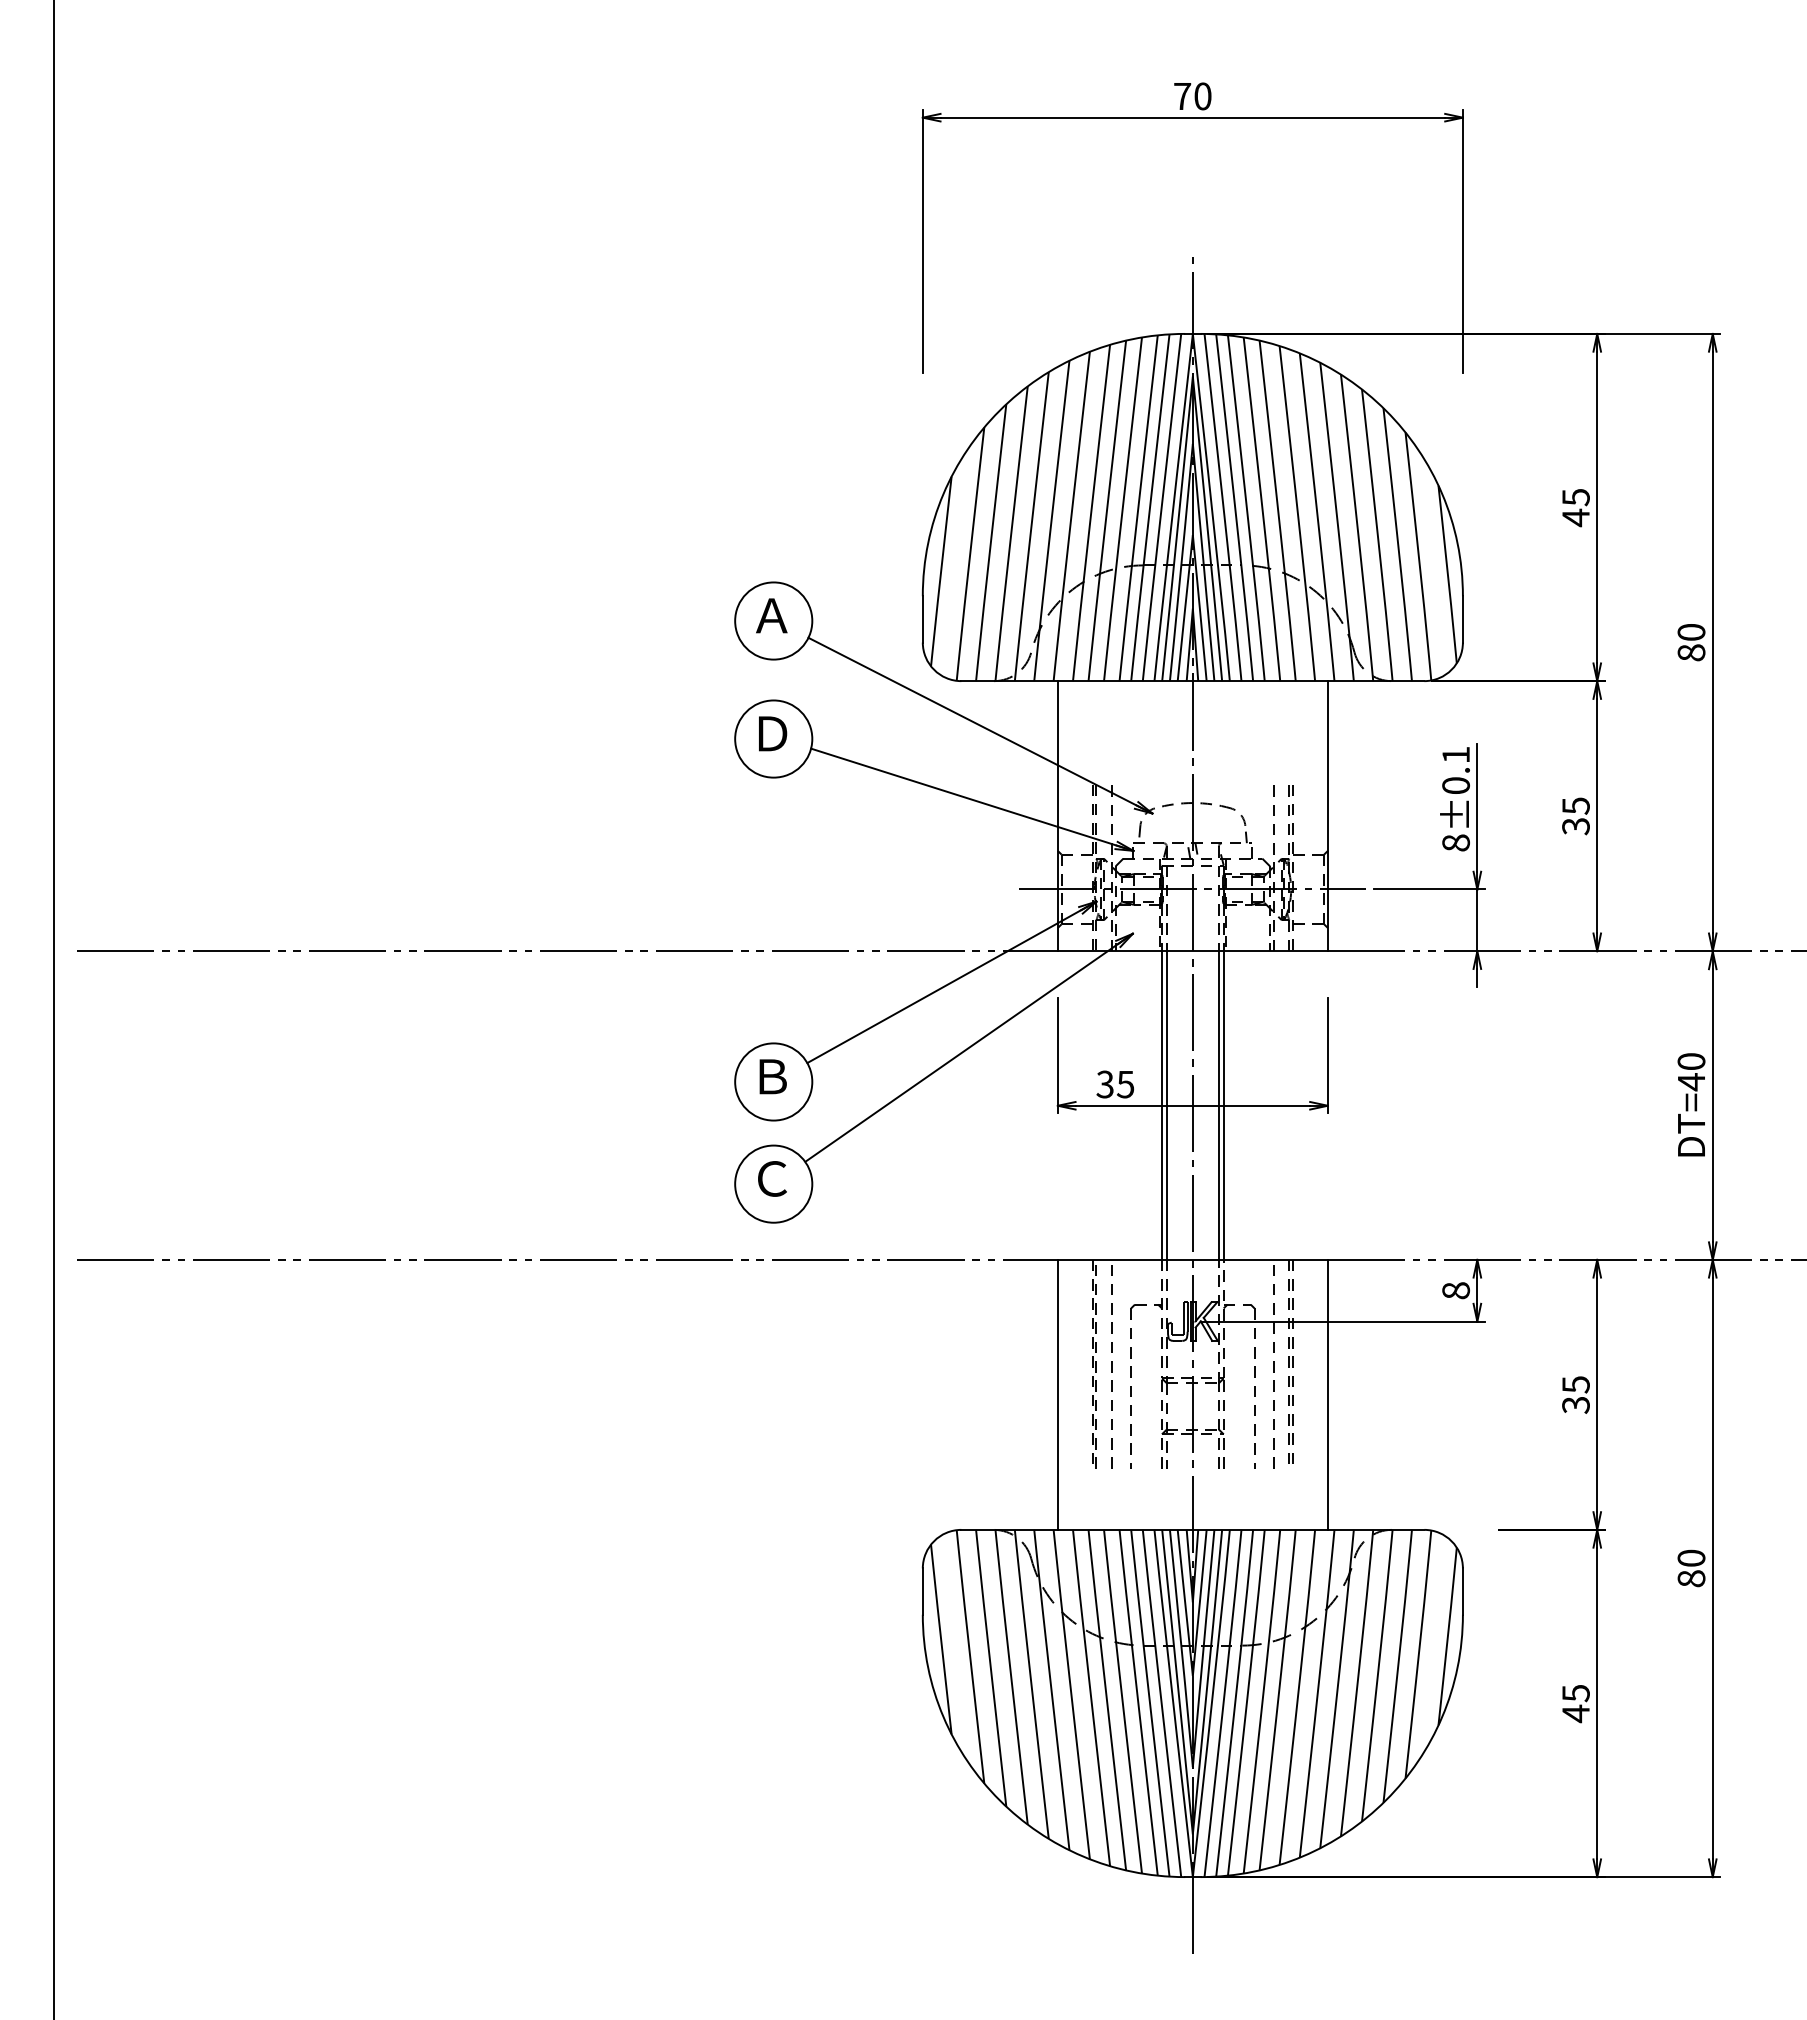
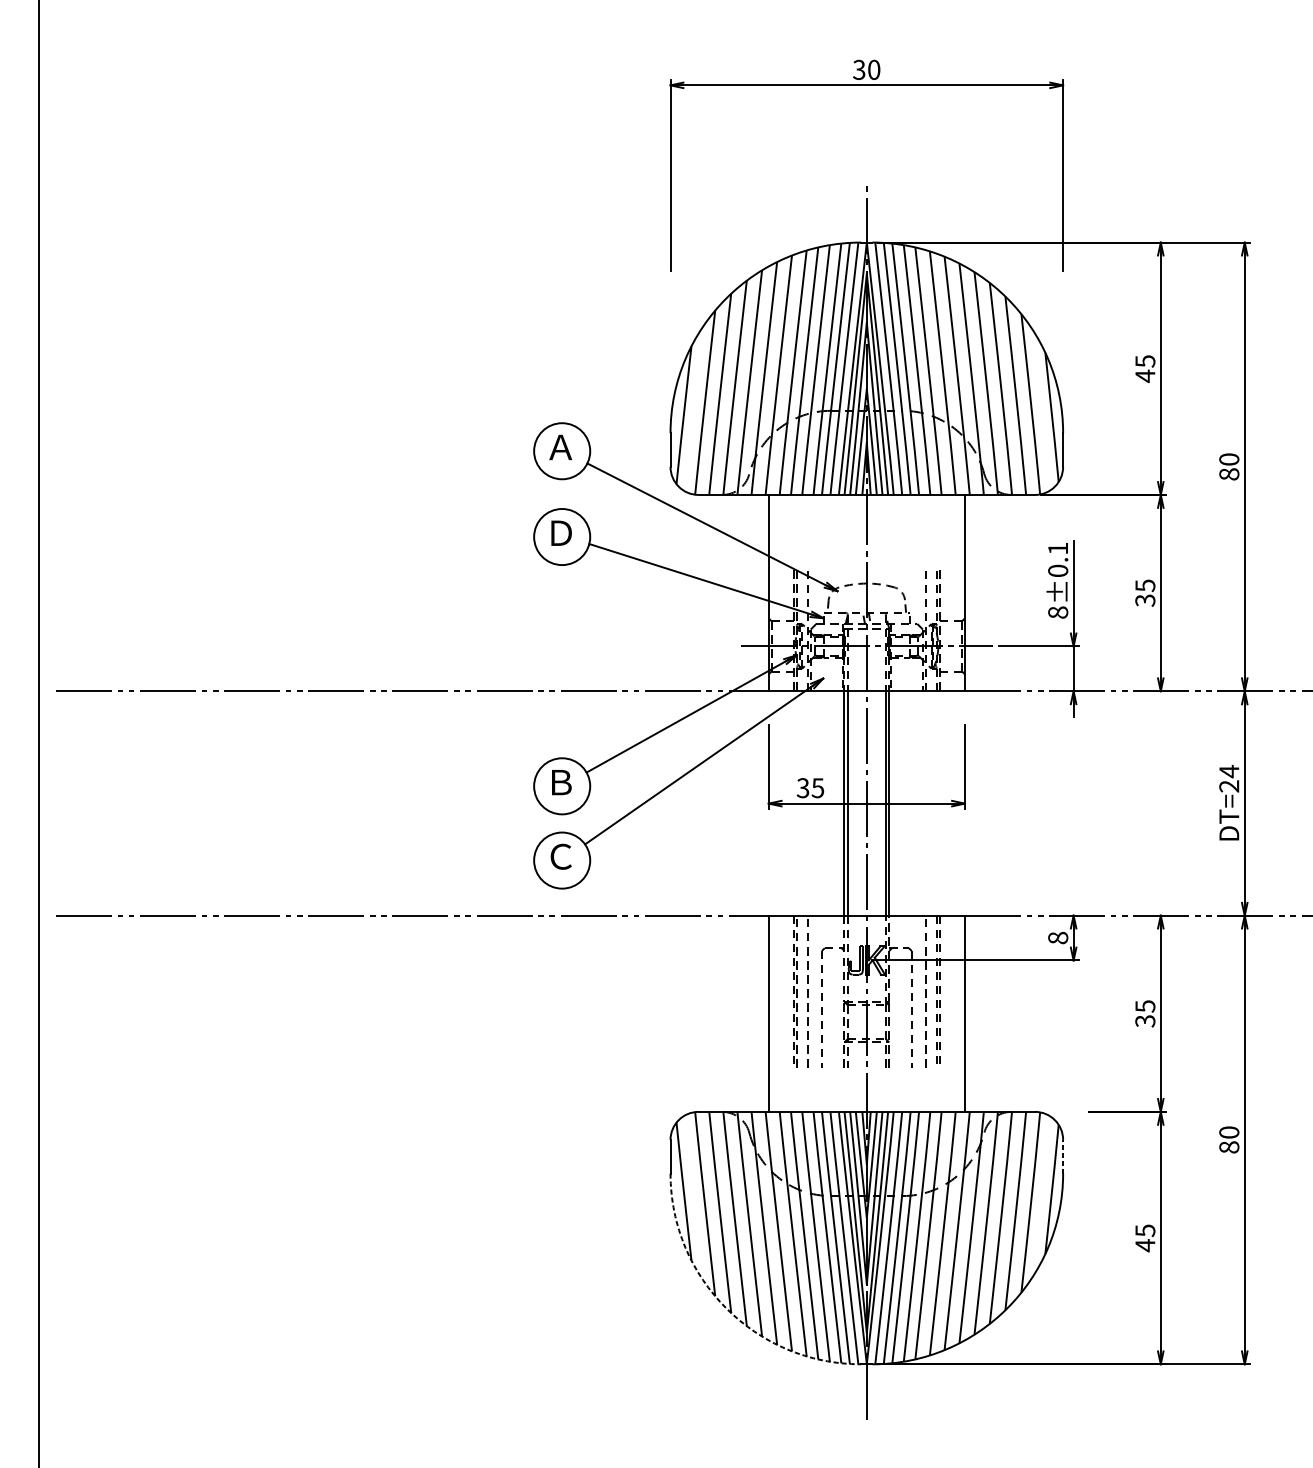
text: (1182, 96) -> (859, 69), 70 -> 30
text: (1691, 1071) -> (1229, 778), DT=40 -> DT=24
line: (1462, 1591) -> (1062, 1156), solid -> dashed
arc: (999, 1800) -> (726, 1308), solid -> dashed

